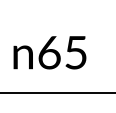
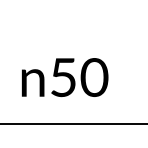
text: (63, 52) -> (79, 77), 65 -> 50

